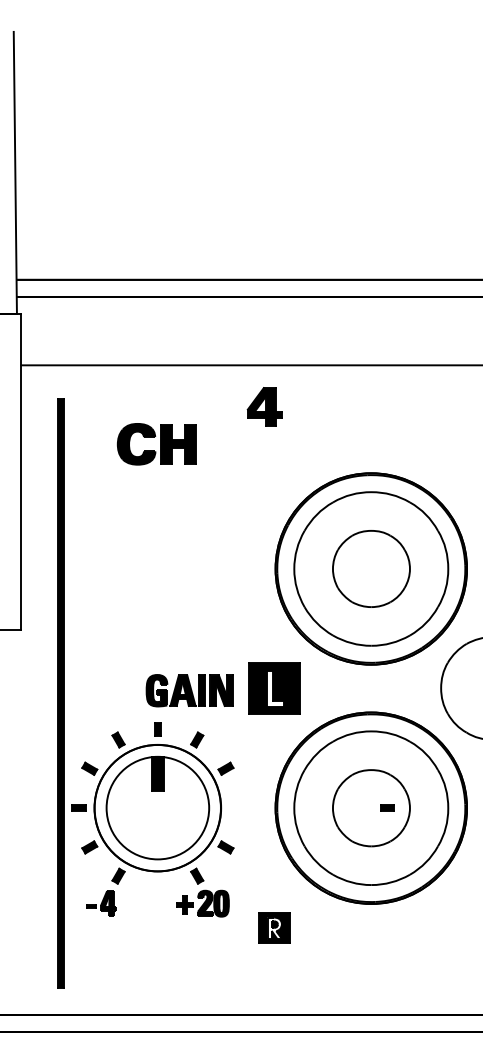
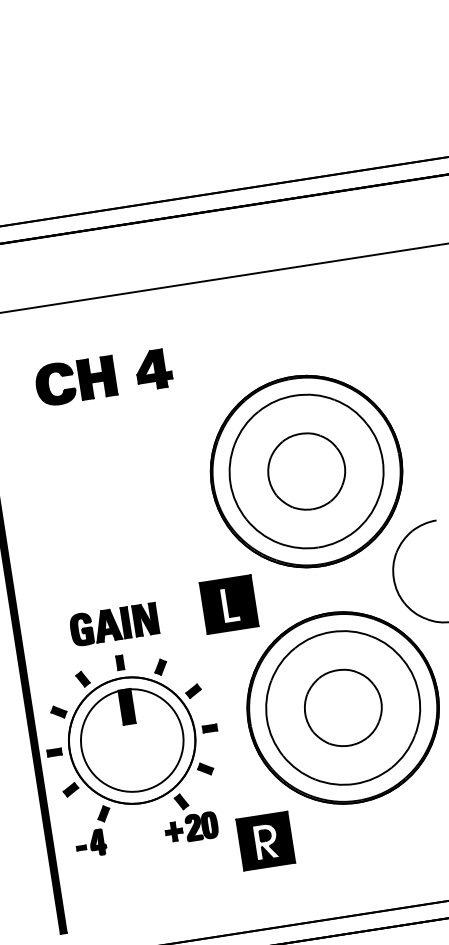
part: (264, 406) -> (153, 369), moved
part: (189, 690) -> (113, 624), moved
part: (387, 807) -> (209, 727), moved
part: (274, 927) -> (265, 840), size x1.67

